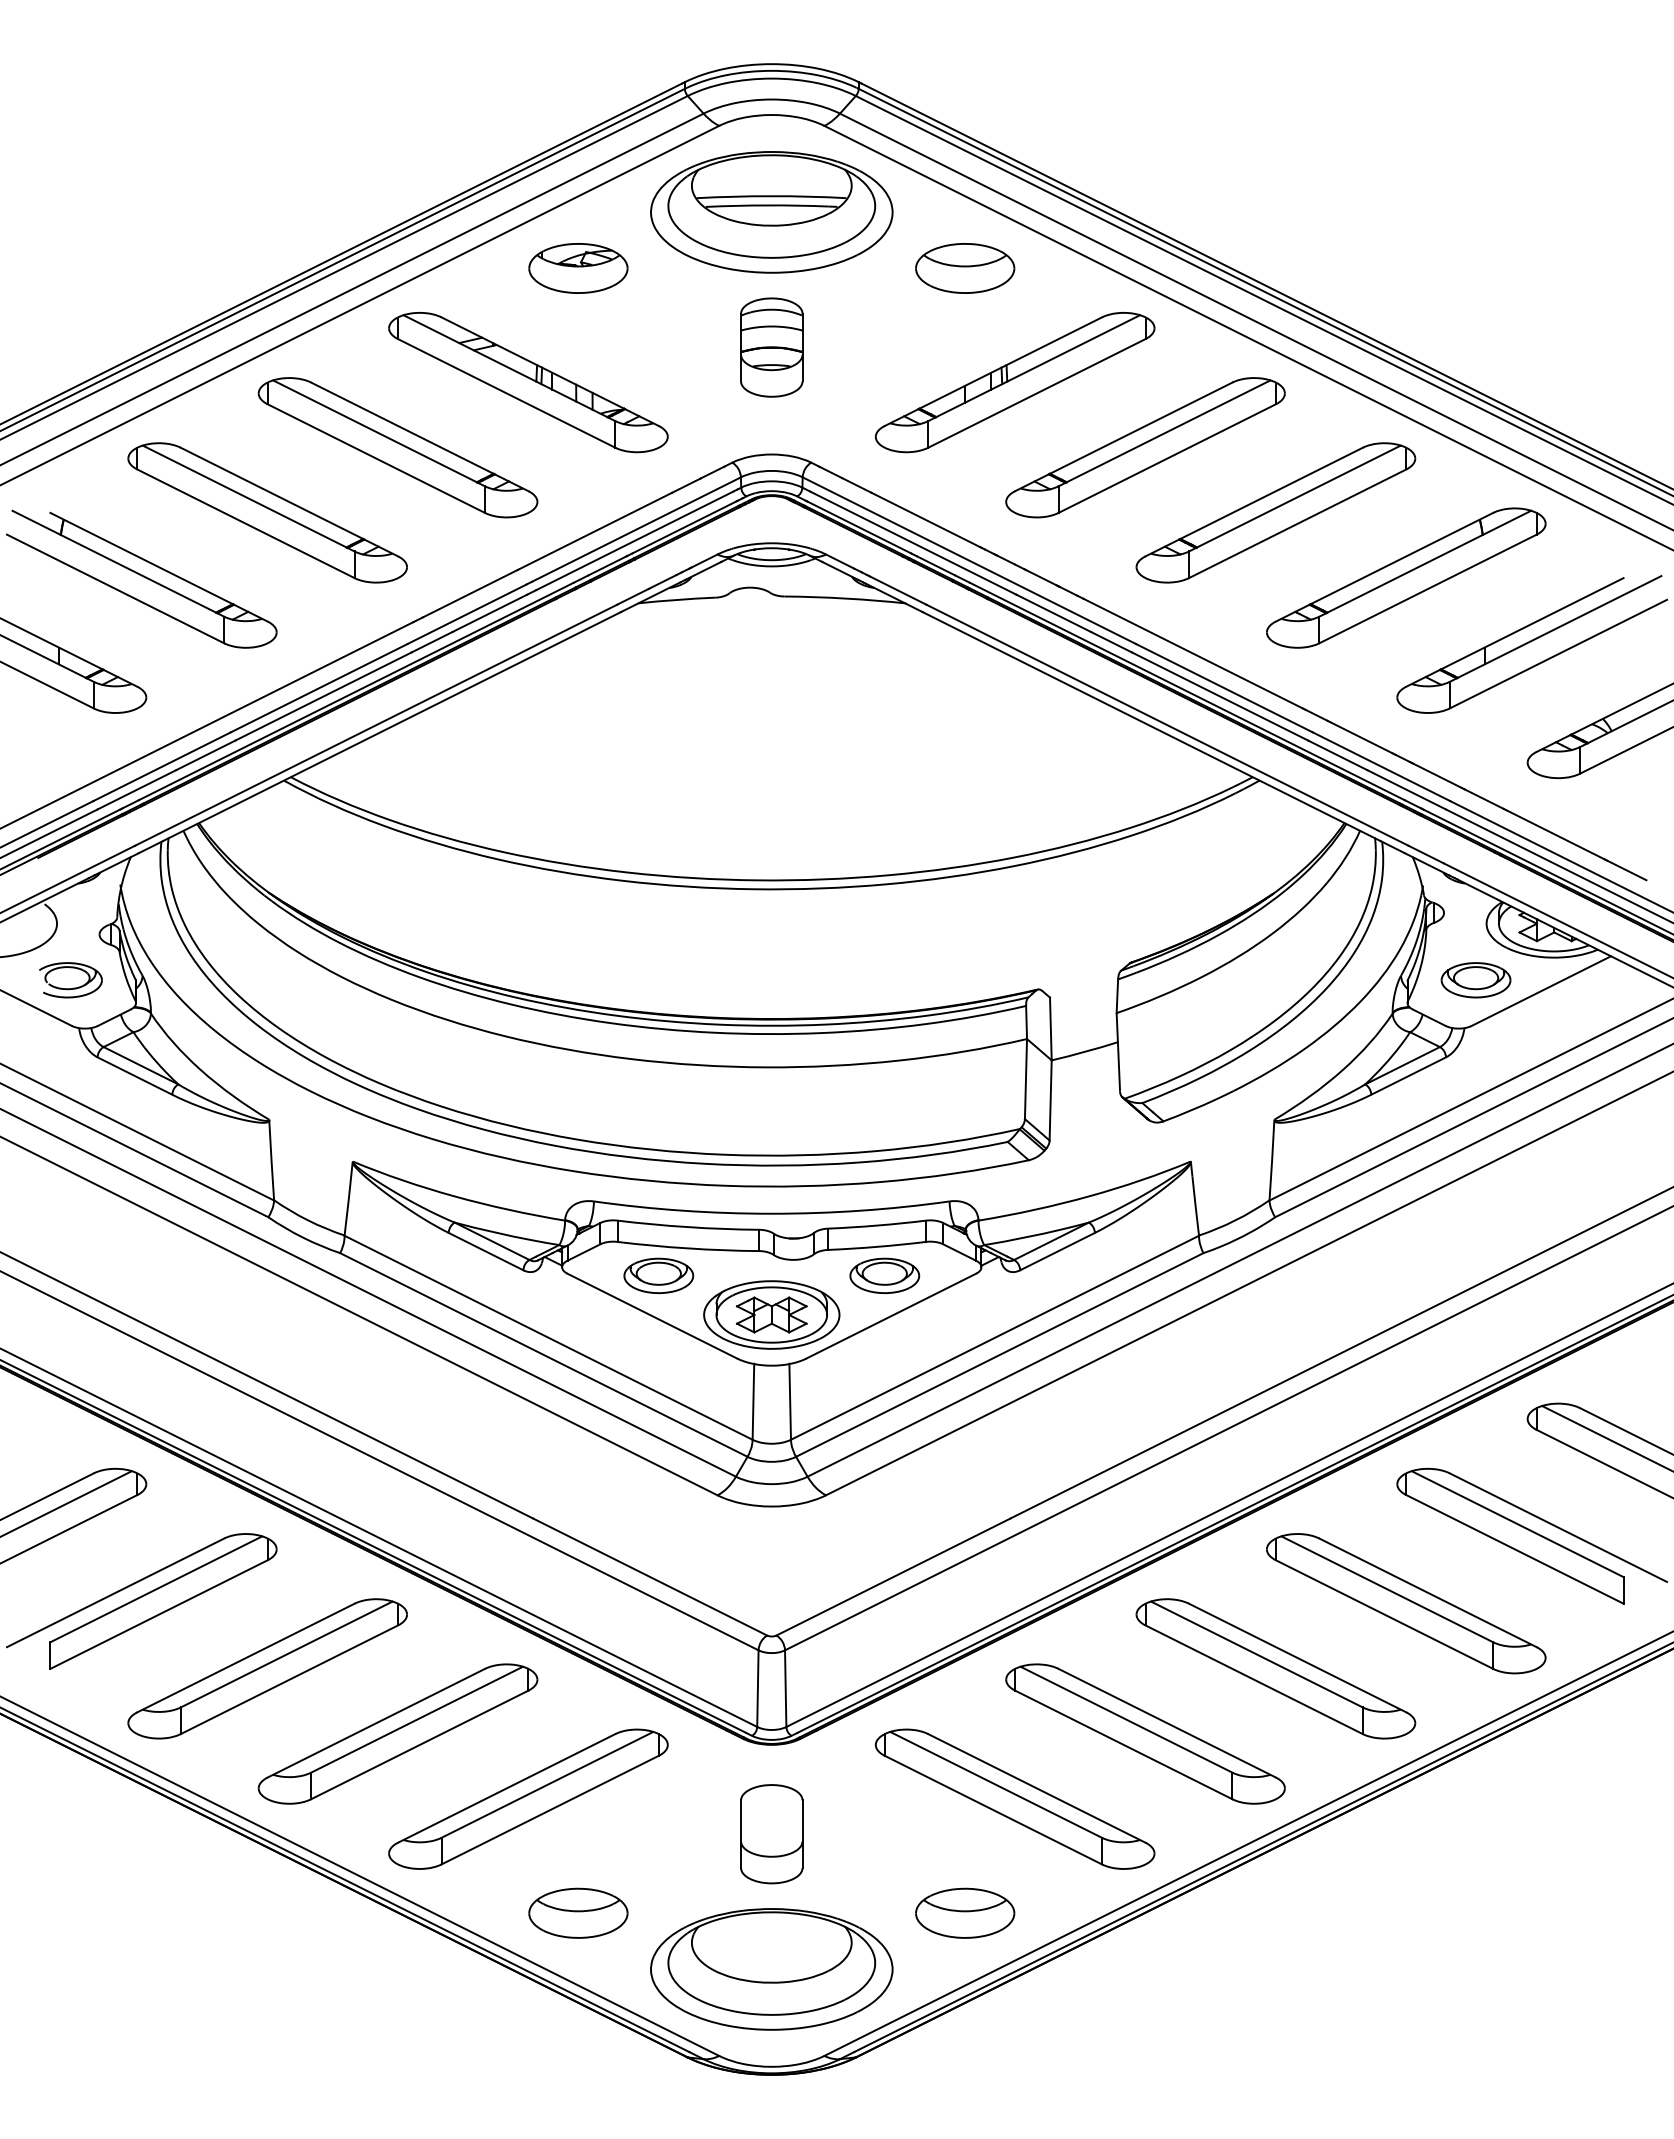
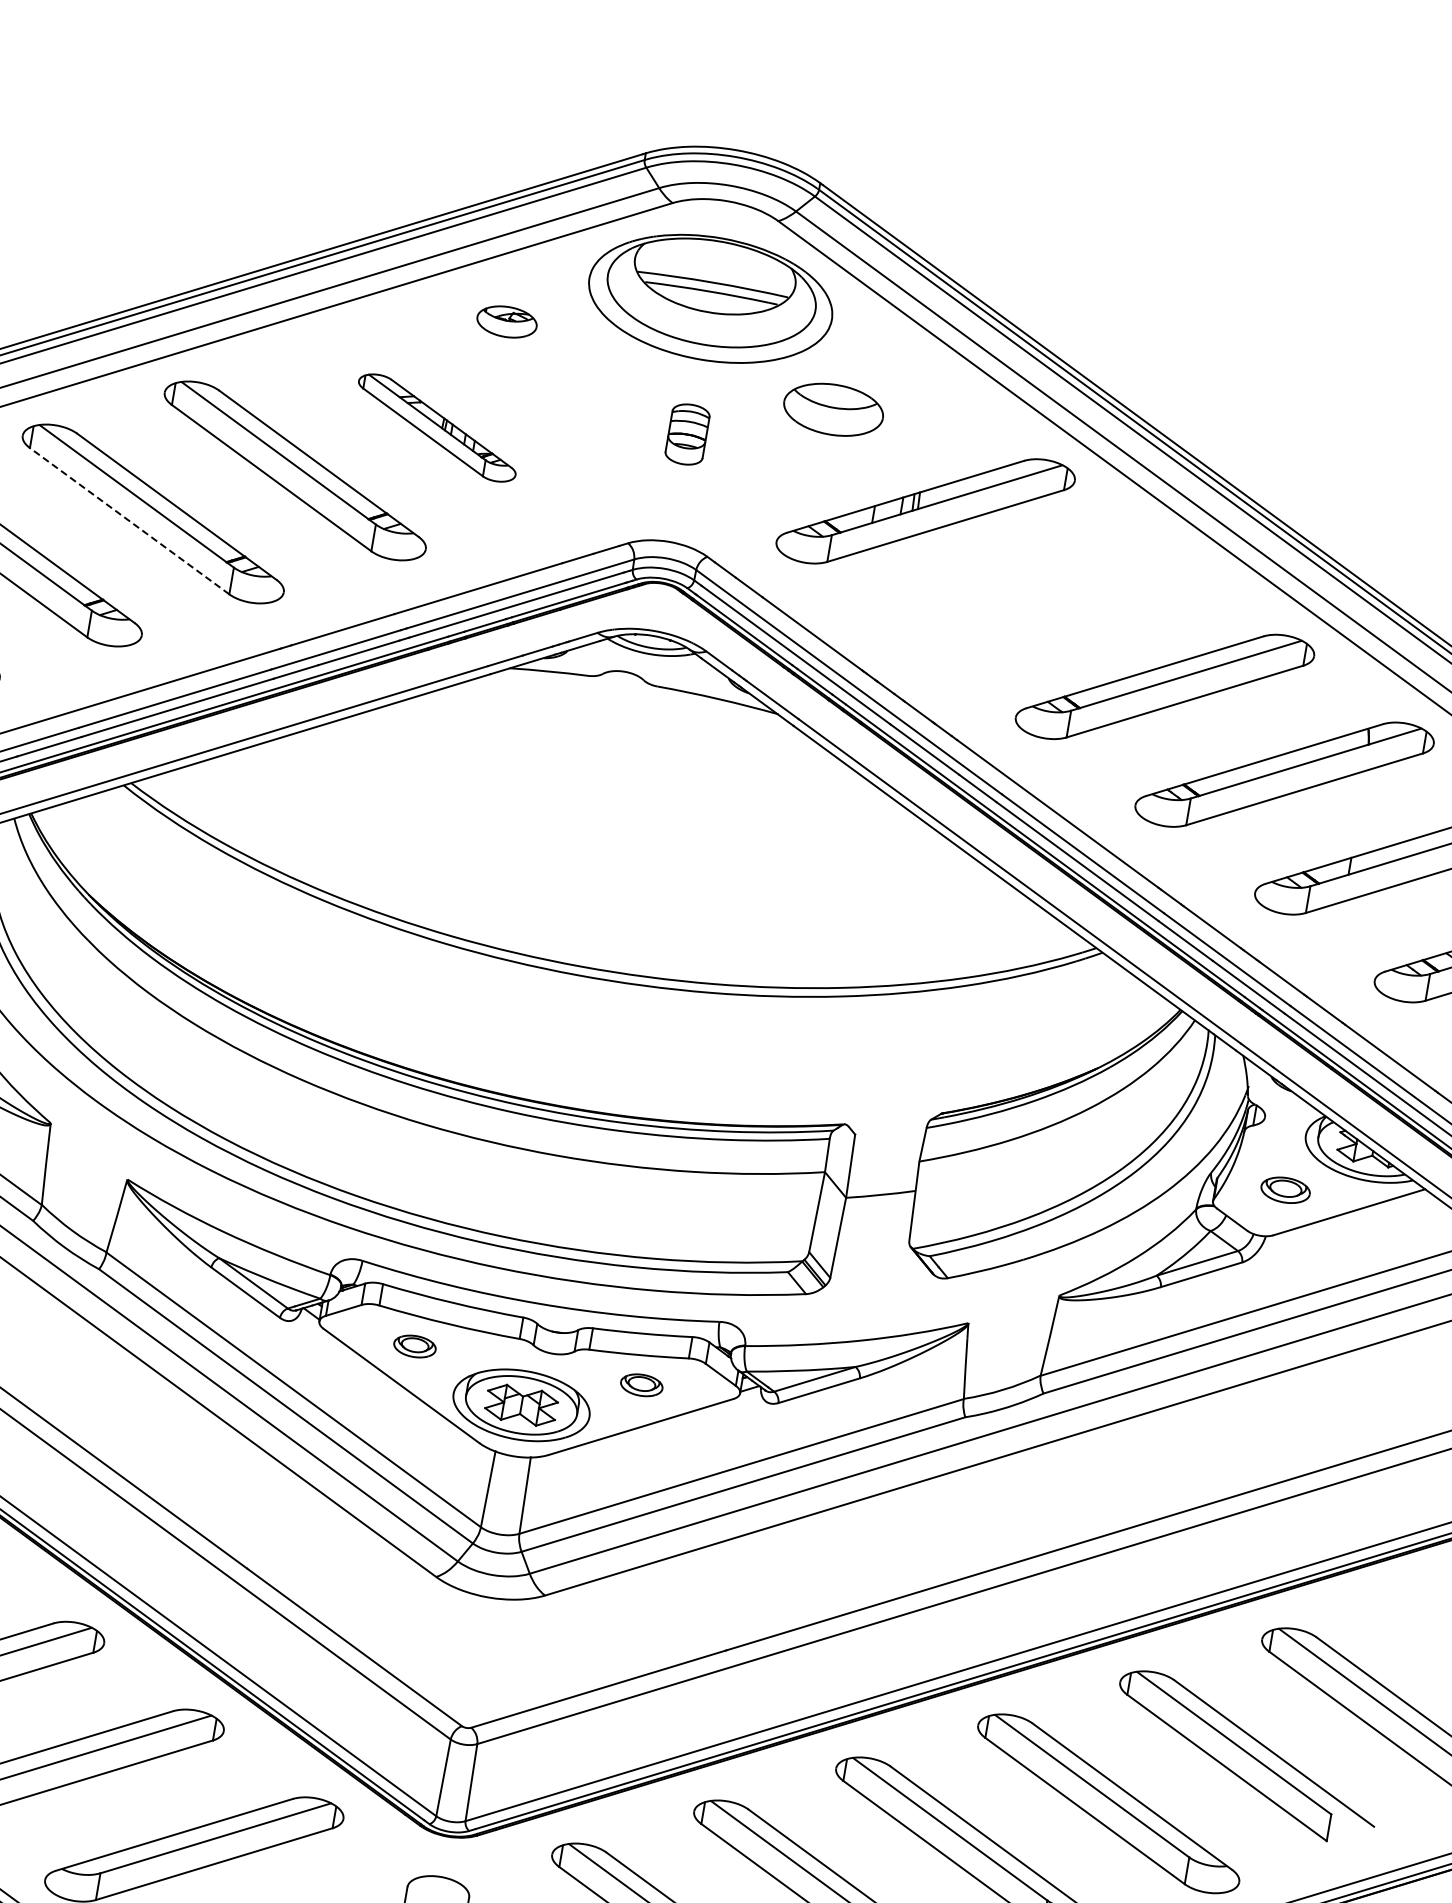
part: (578, 268) -> (507, 322), size x0.6
part: (965, 268) -> (833, 409), moved
part: (771, 347) -> (687, 434), size x0.6
part: (528, 382) -> (437, 427), size x0.6
part: (1145, 447) -> (1045, 598), removed
line: (245, 523) -> (129, 520), solid -> dashed
part: (1475, 980) -> (1285, 1190), size x0.7
part: (658, 1275) -> (414, 1346), size x0.6
part: (884, 1275) -> (641, 1385), size x0.6

